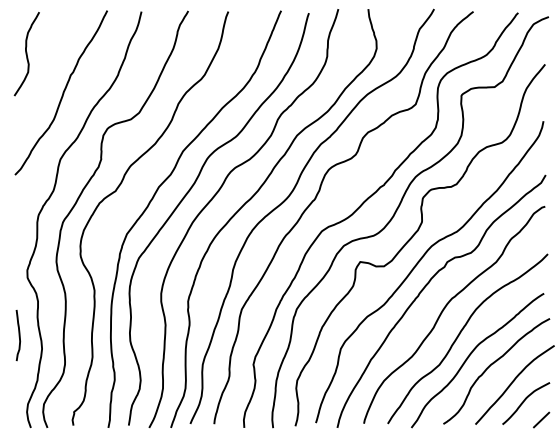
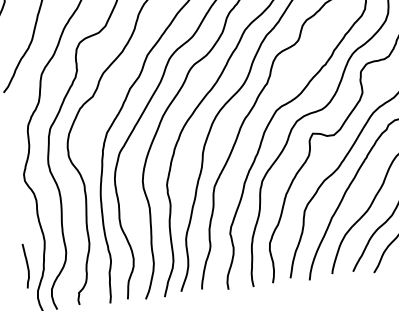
curve: (18, 335) -> (26, 266), moved

